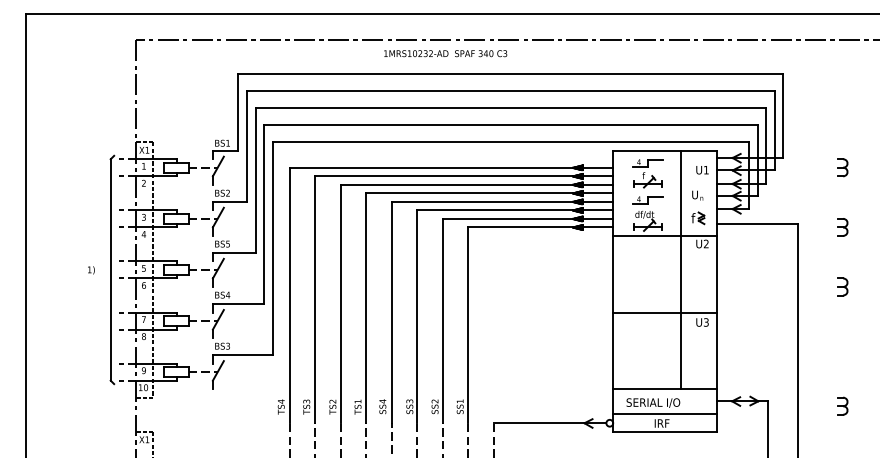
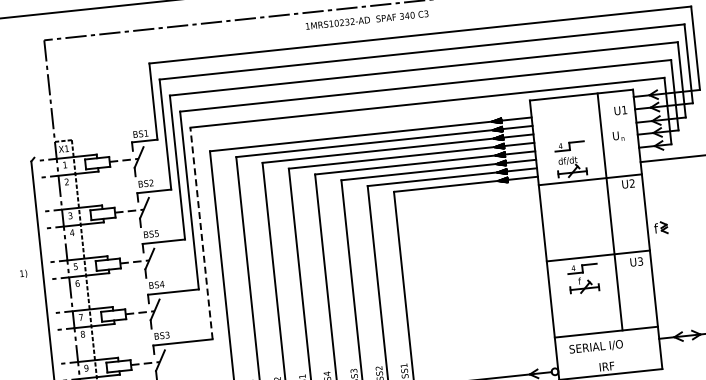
text: (445, 53) -> (366, 19), moved
part: (647, 173) -> (583, 278), moved
part: (698, 218) -> (661, 228), moved
line: (272, 248) -> (201, 233), solid -> dashed
line: (664, 413) -> (608, 356), removed

